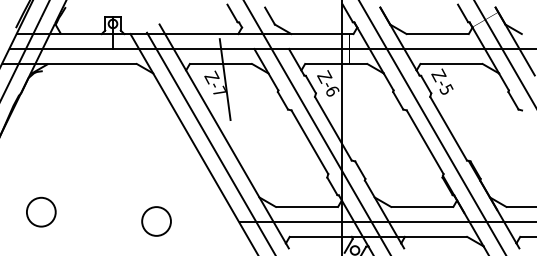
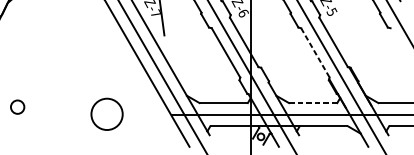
line: (425, 142) -> (315, 53), solid -> dashed
line: (421, 206) -> (312, 102), solid -> dashed
circle: (40, 211) -> (17, 106), size x0.6
circle: (156, 221) -> (107, 114), size x1.4

